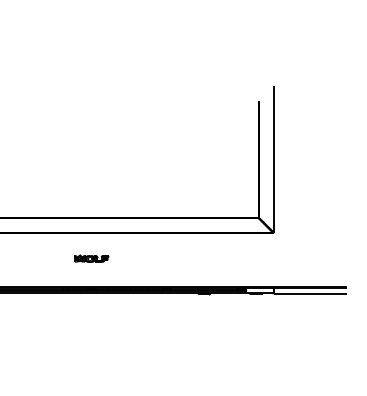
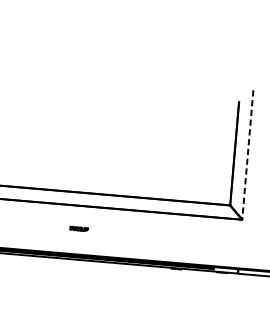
line: (273, 159) -> (247, 154), solid -> dashed
part: (91, 258) -> (78, 228), size x0.6

